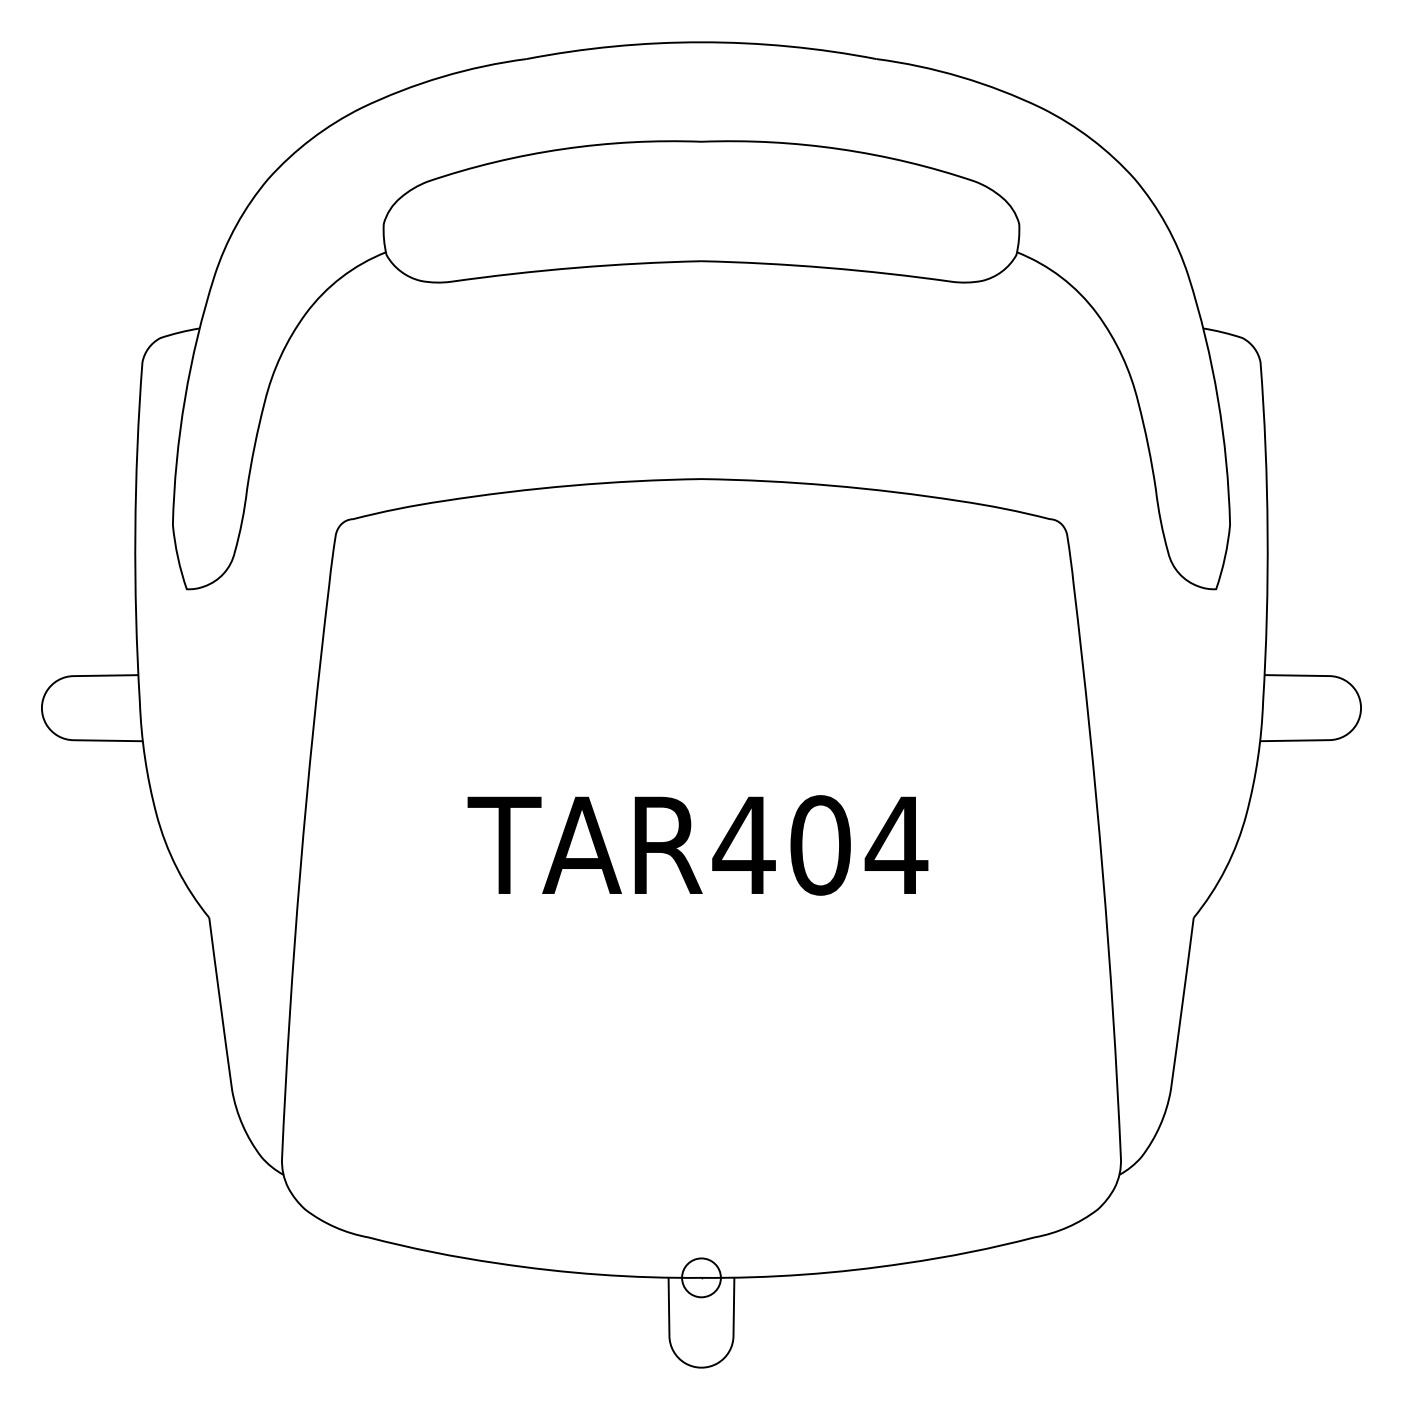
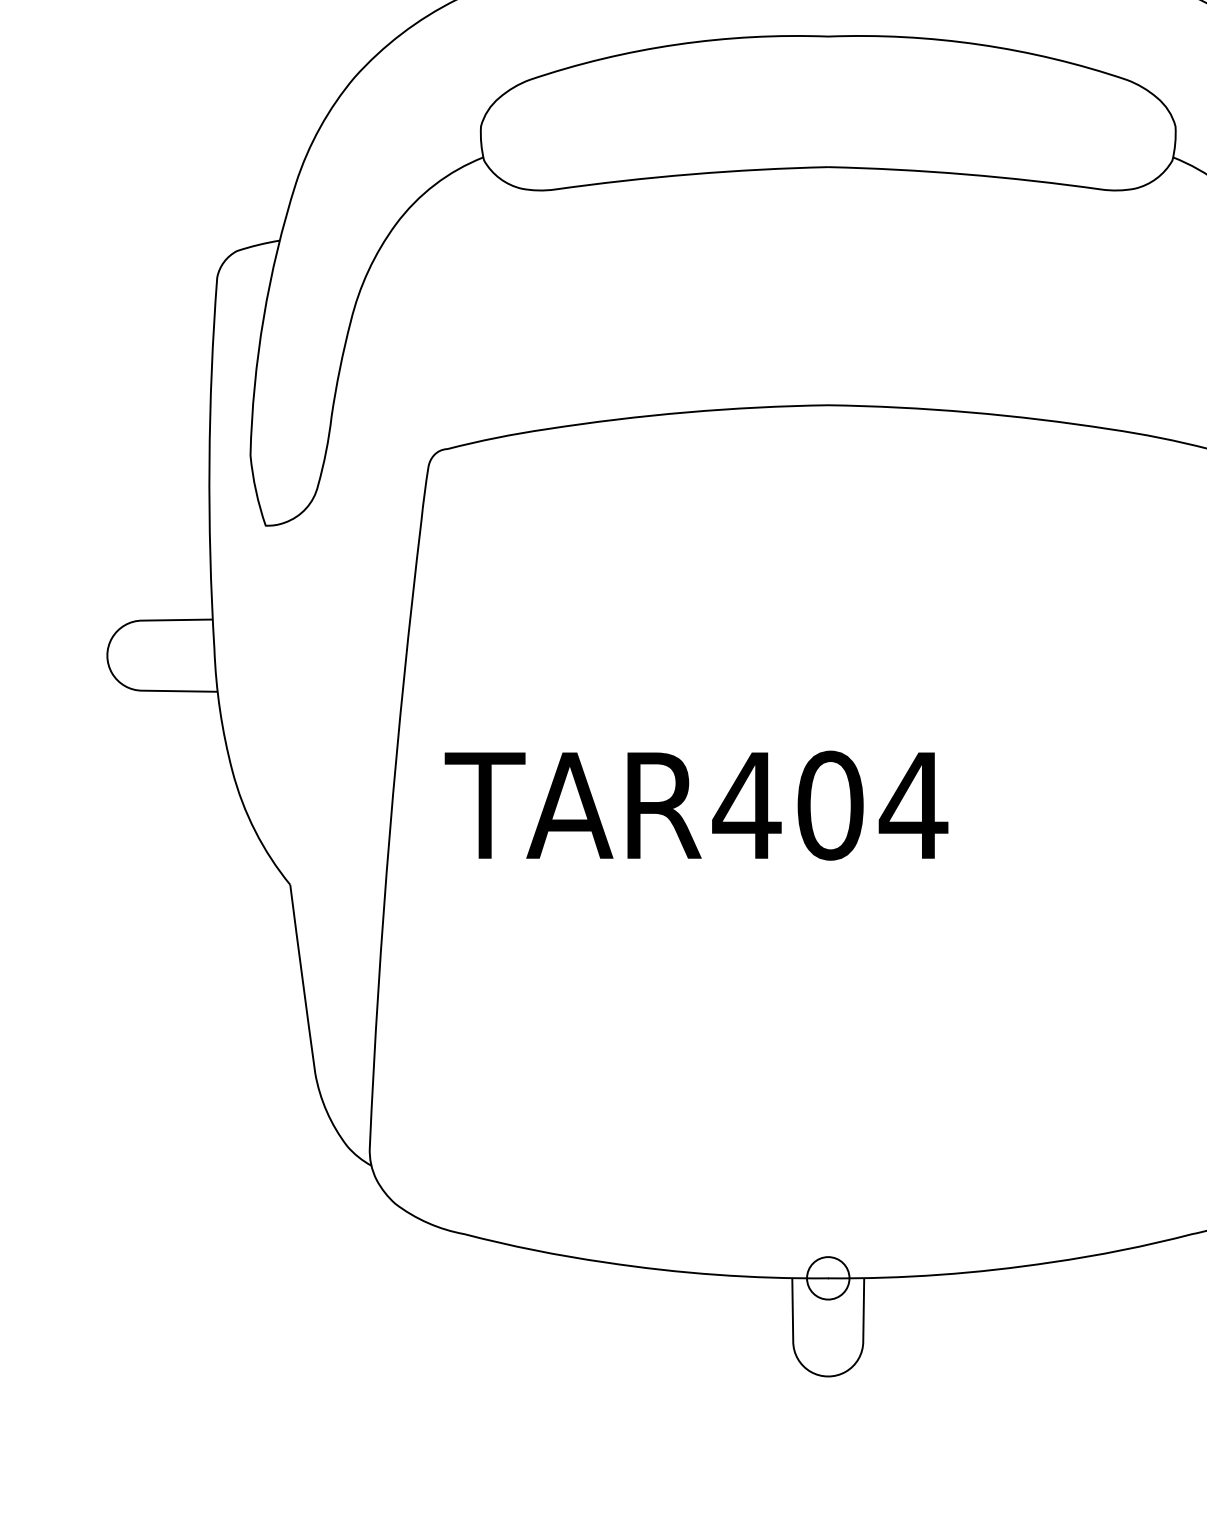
text: (697, 845) -> (696, 805), moved

